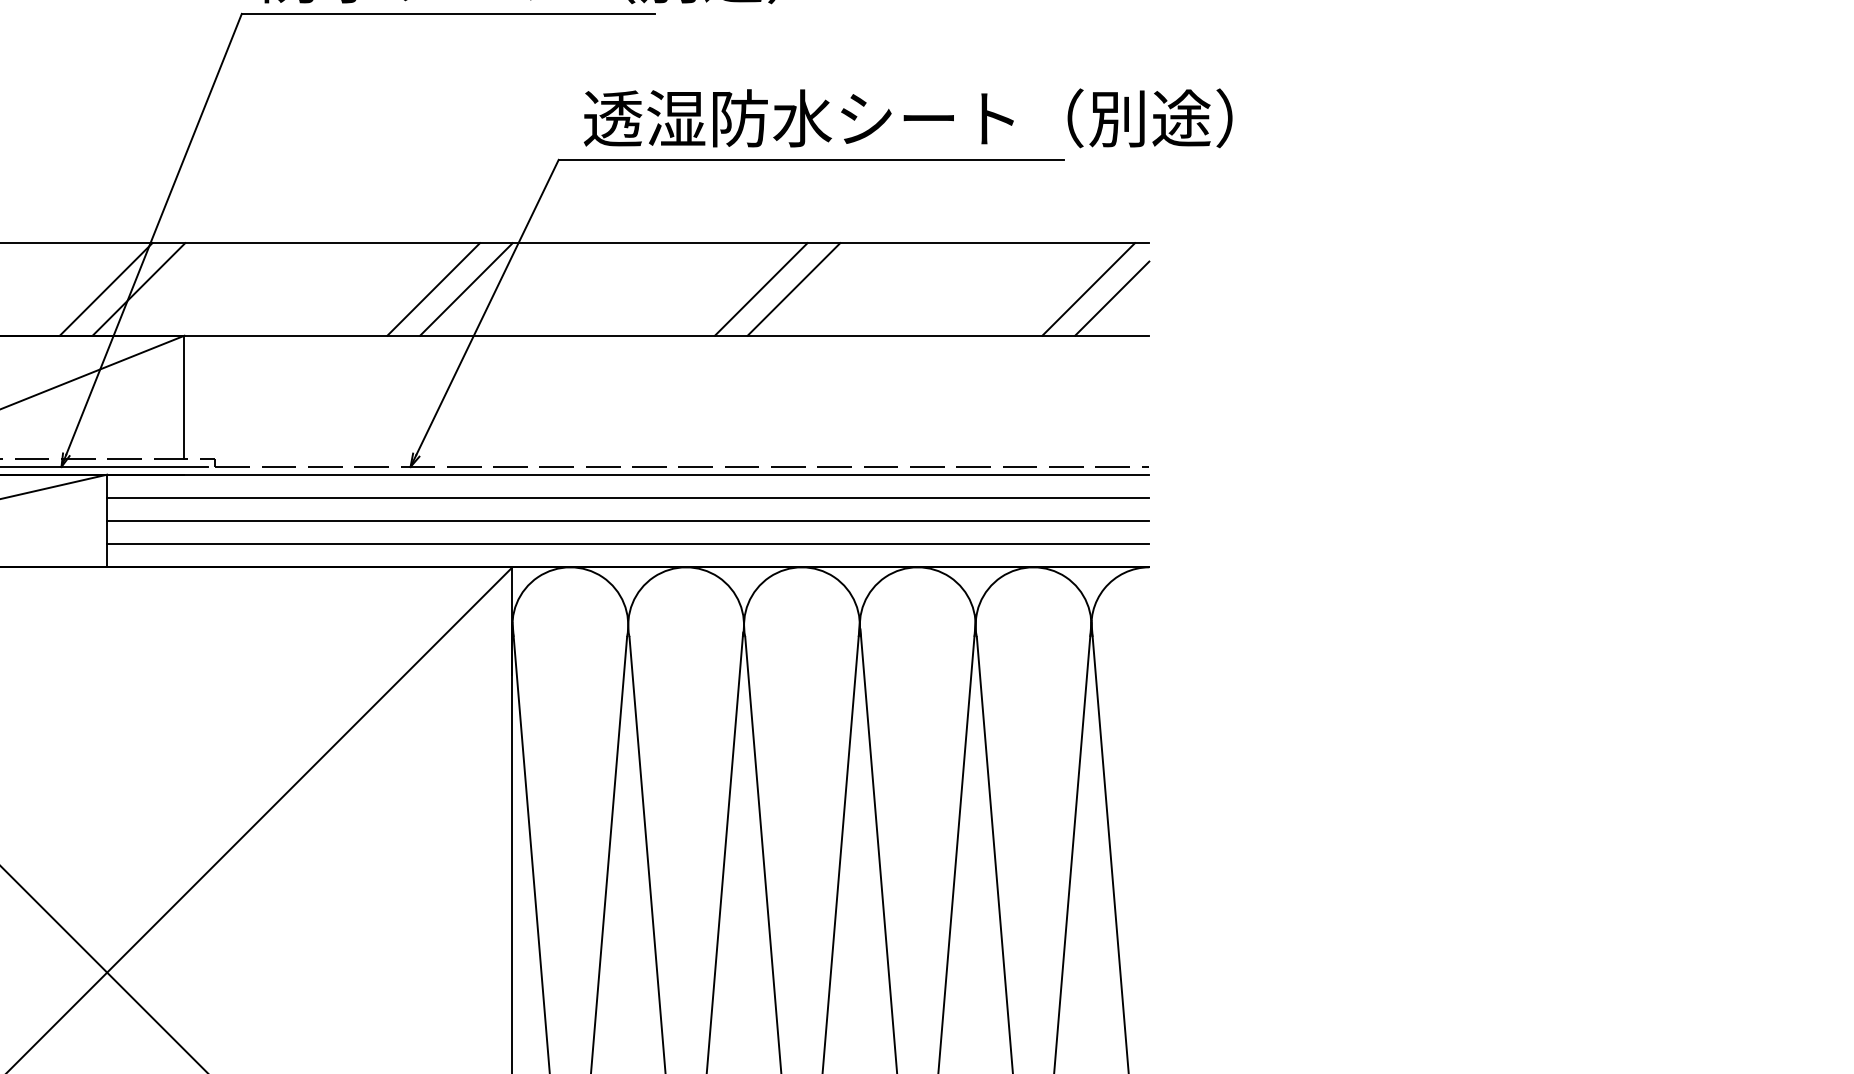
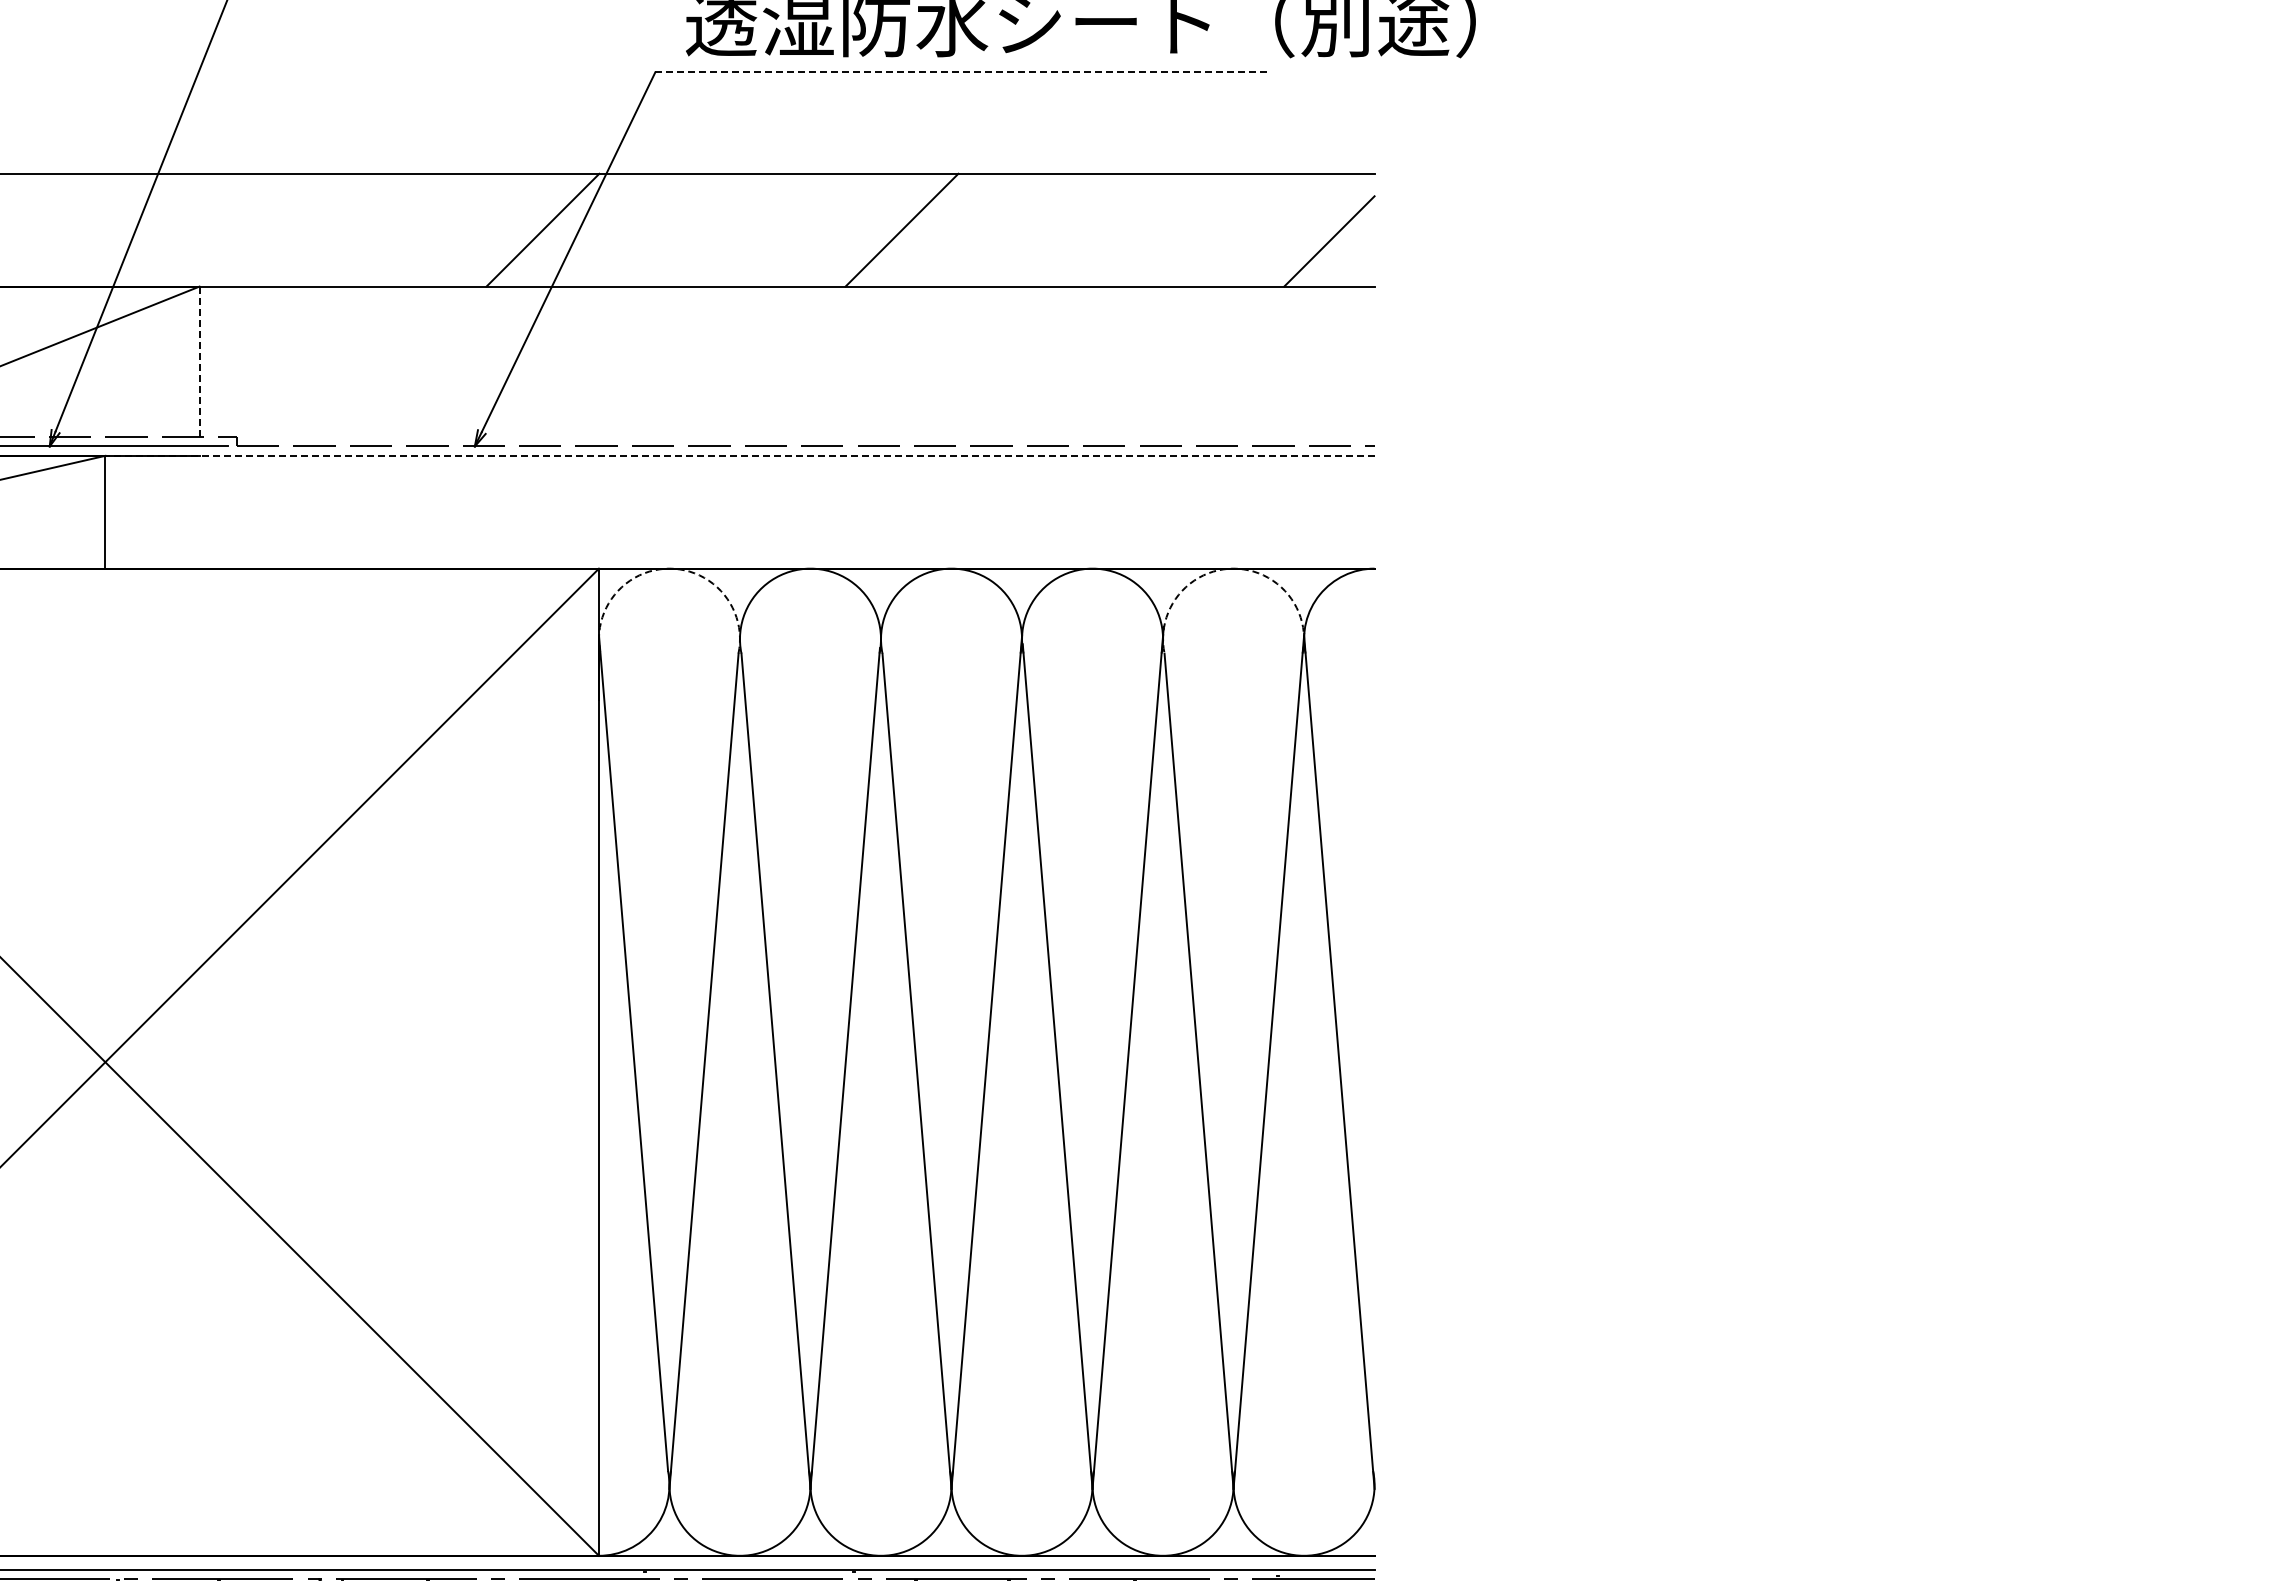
line: (810, 159) -> (962, 72), solid -> dashed
line: (105, 288) -> (103, 229), removed
line: (138, 288) -> (143, 229), removed
line: (433, 288) -> (502, 229), removed
line: (793, 288) -> (941, 229), removed
line: (1088, 288) -> (1300, 229), removed
line: (184, 398) -> (199, 362), solid -> dashed
line: (627, 474) -> (739, 455), solid -> dashed
line: (627, 498) -> (739, 484), removed
line: (627, 521) -> (739, 512), removed
line: (627, 544) -> (739, 540), removed
arc: (570, 567) -> (669, 568), solid -> dashed
arc: (1033, 567) -> (1233, 568), solid -> dashed

